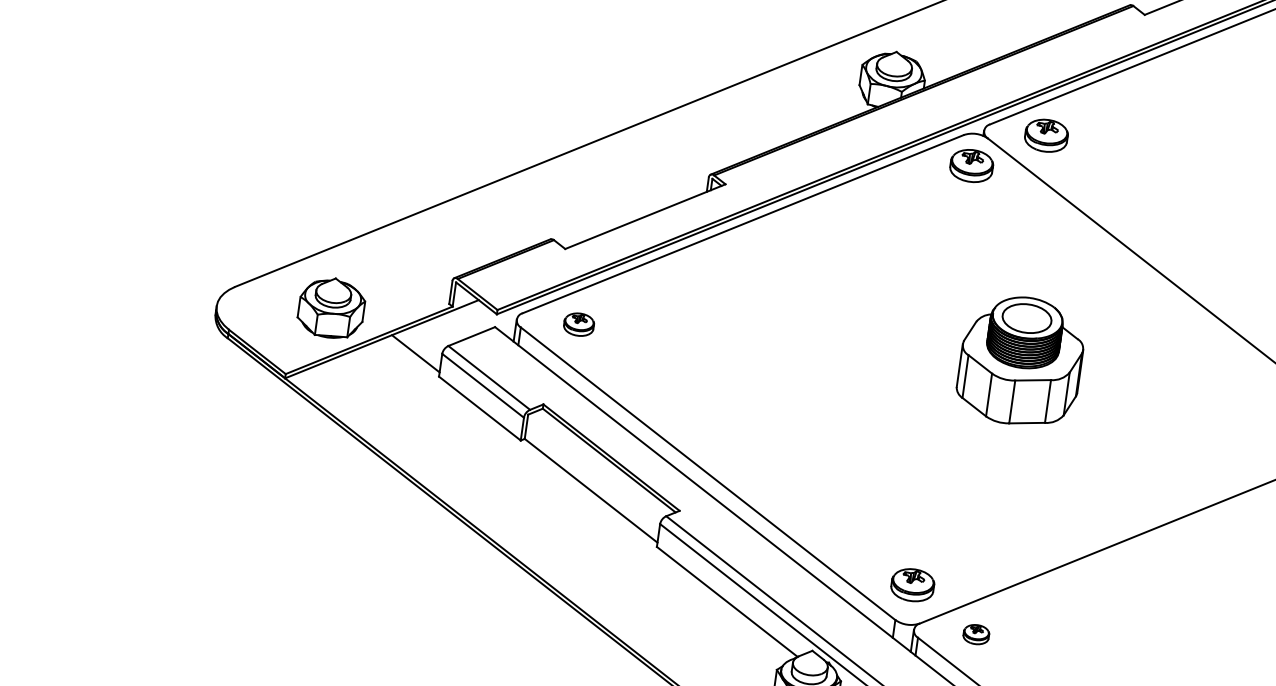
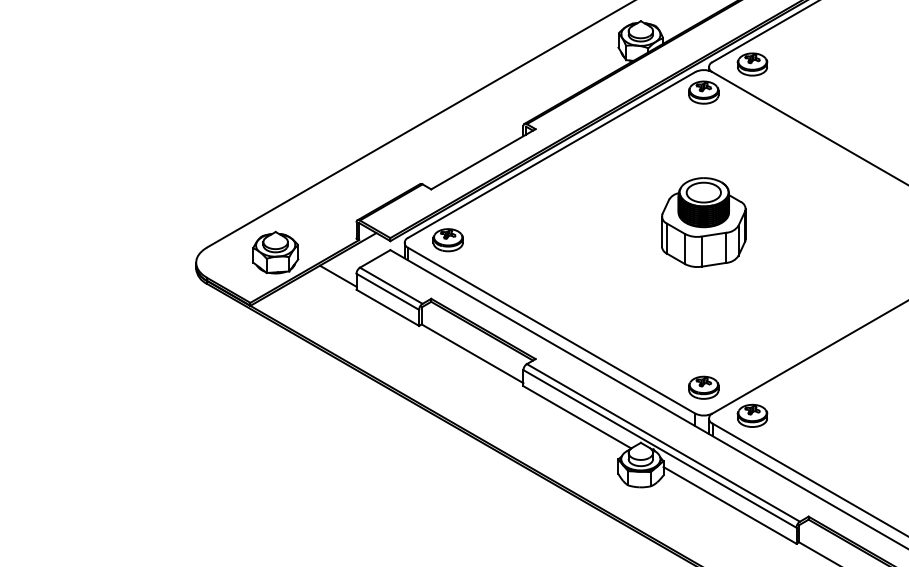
part: (578, 324) -> (447, 240), size x1.43
part: (1020, 360) -> (703, 222), moved
part: (976, 634) -> (752, 415), size x1.67

